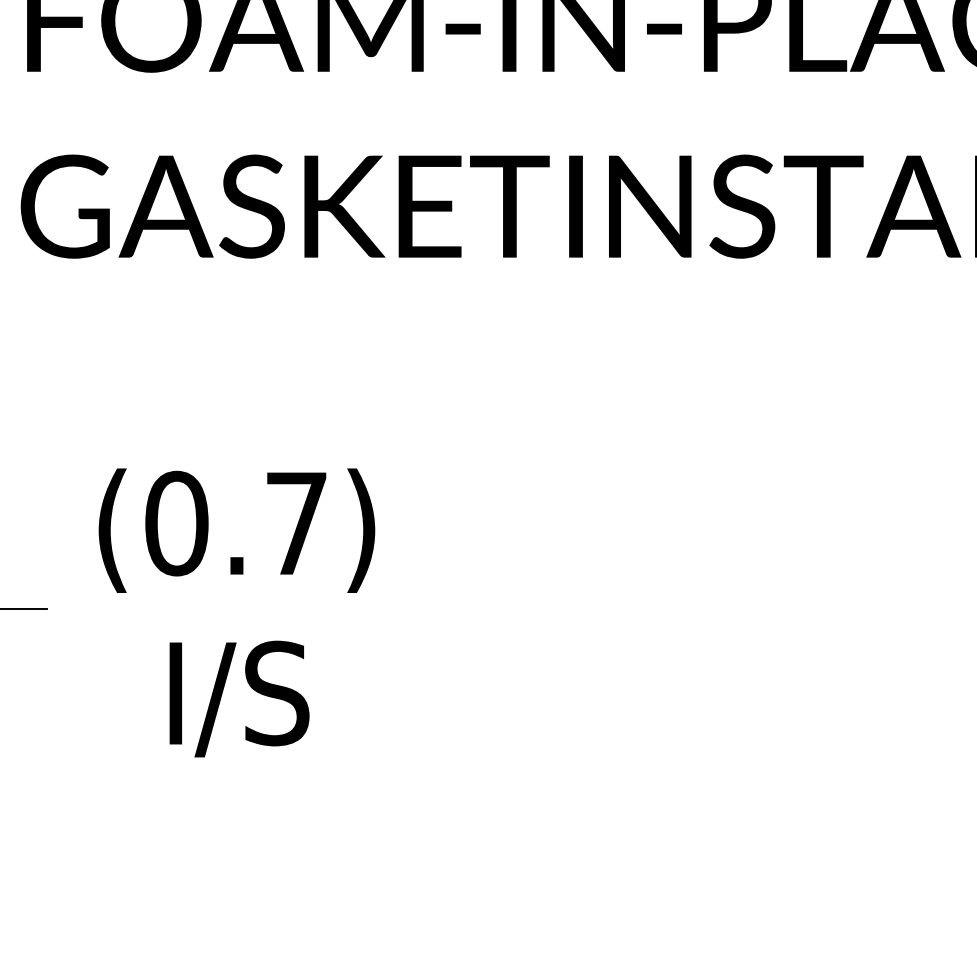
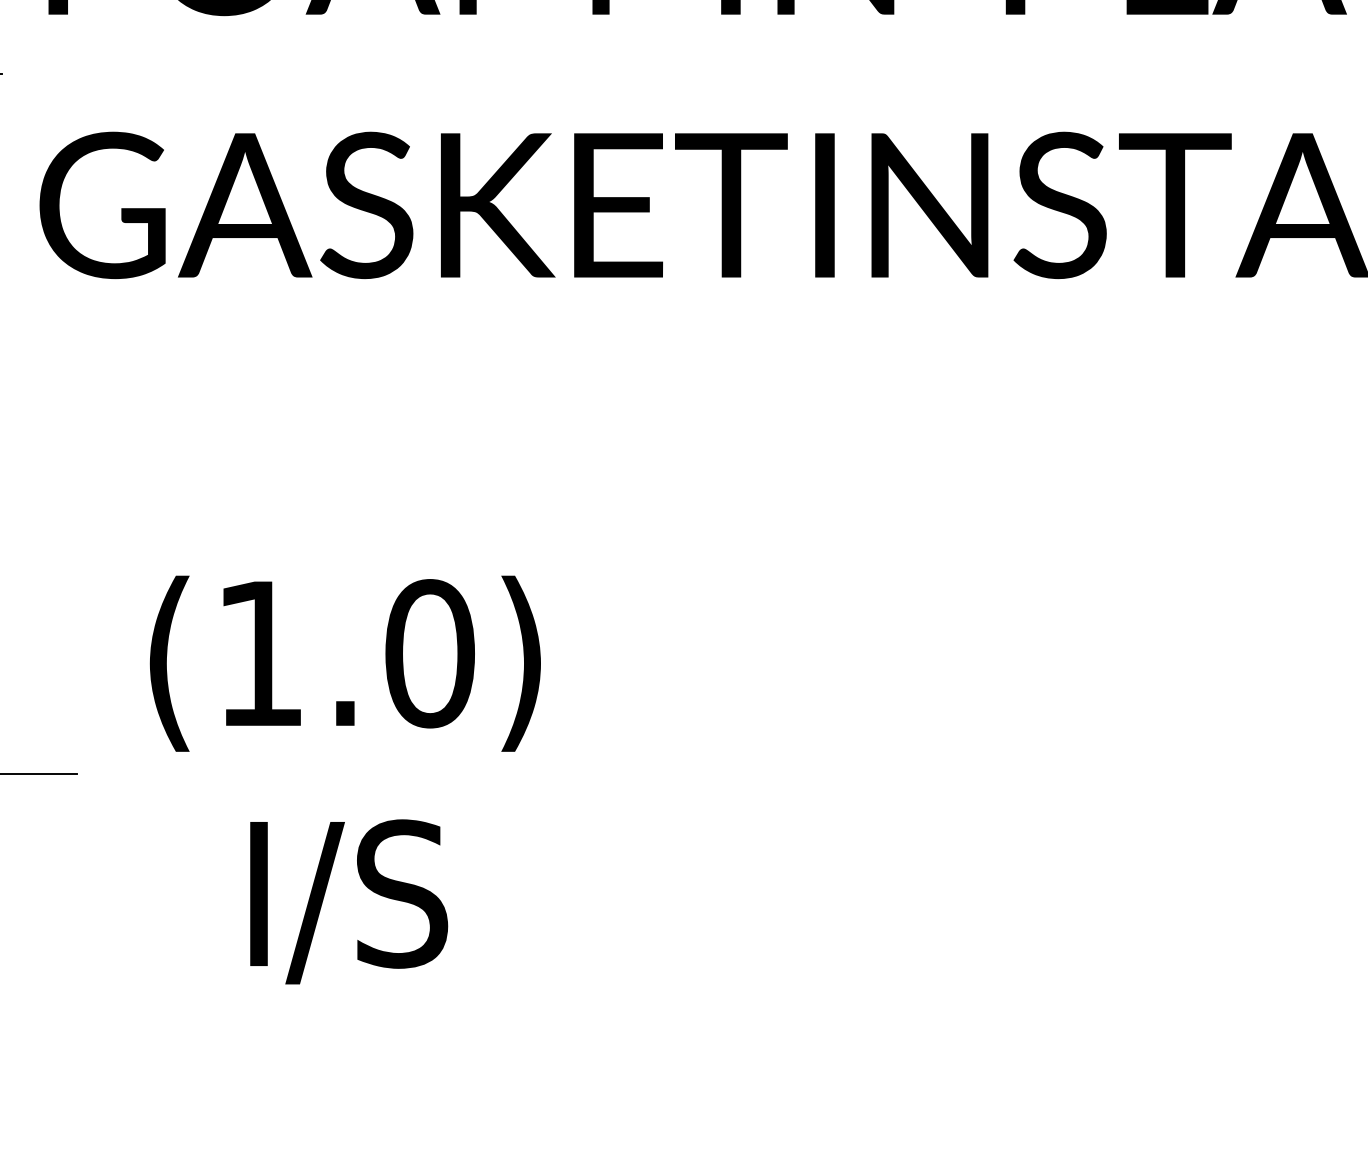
text: (236, 523) -> (344, 653), (0.7) -> (1.0)

